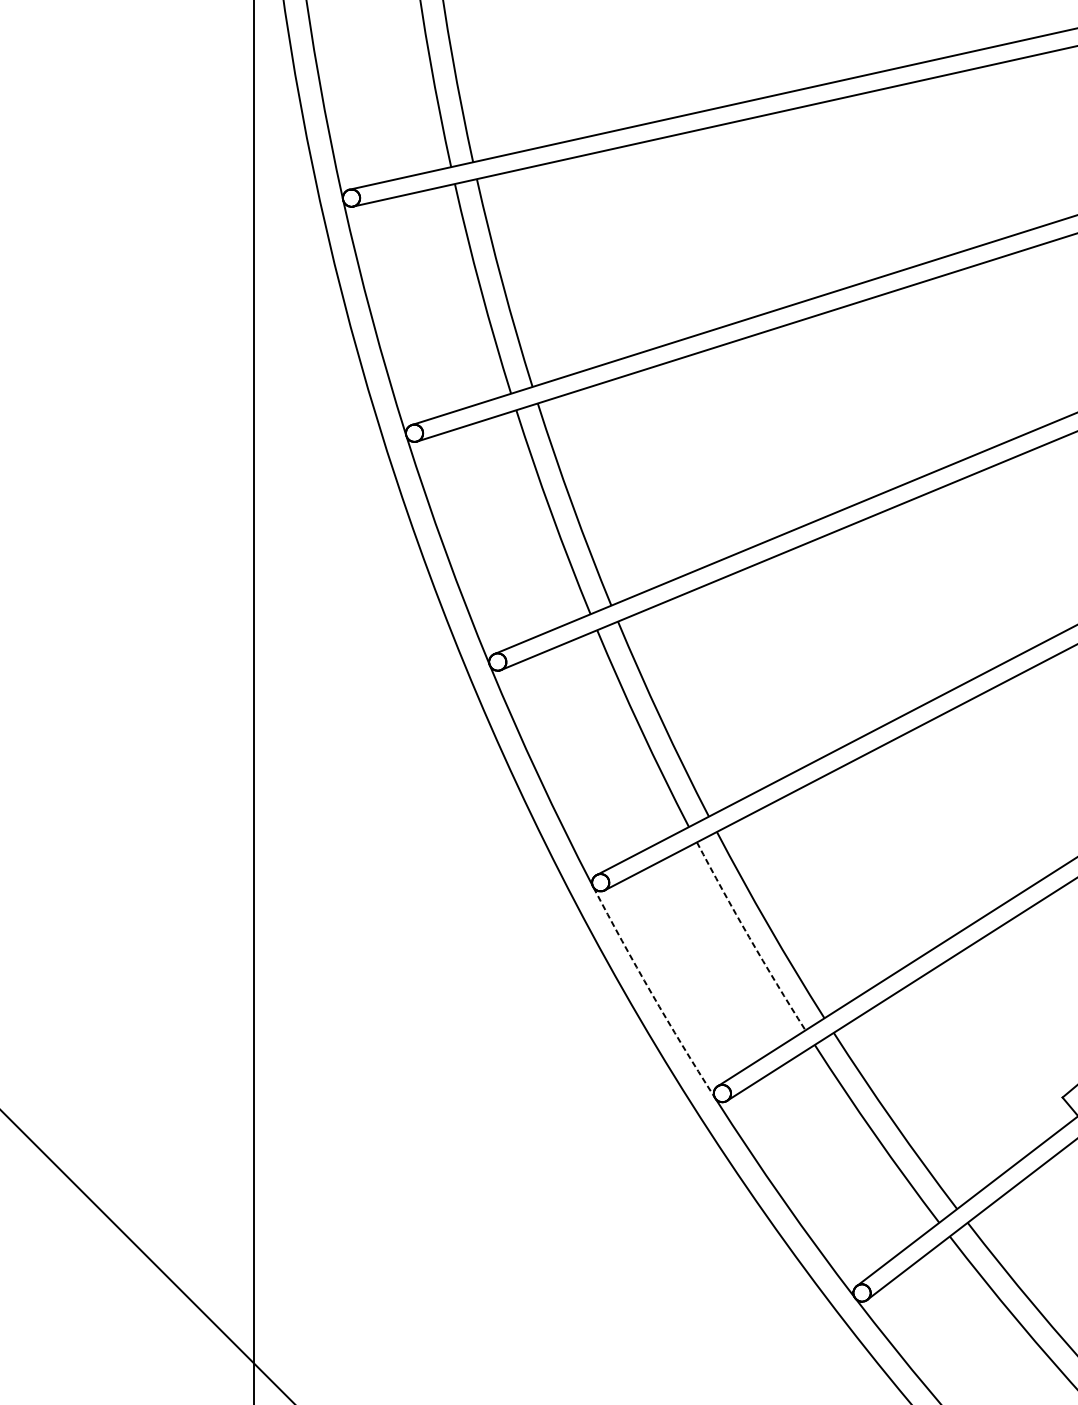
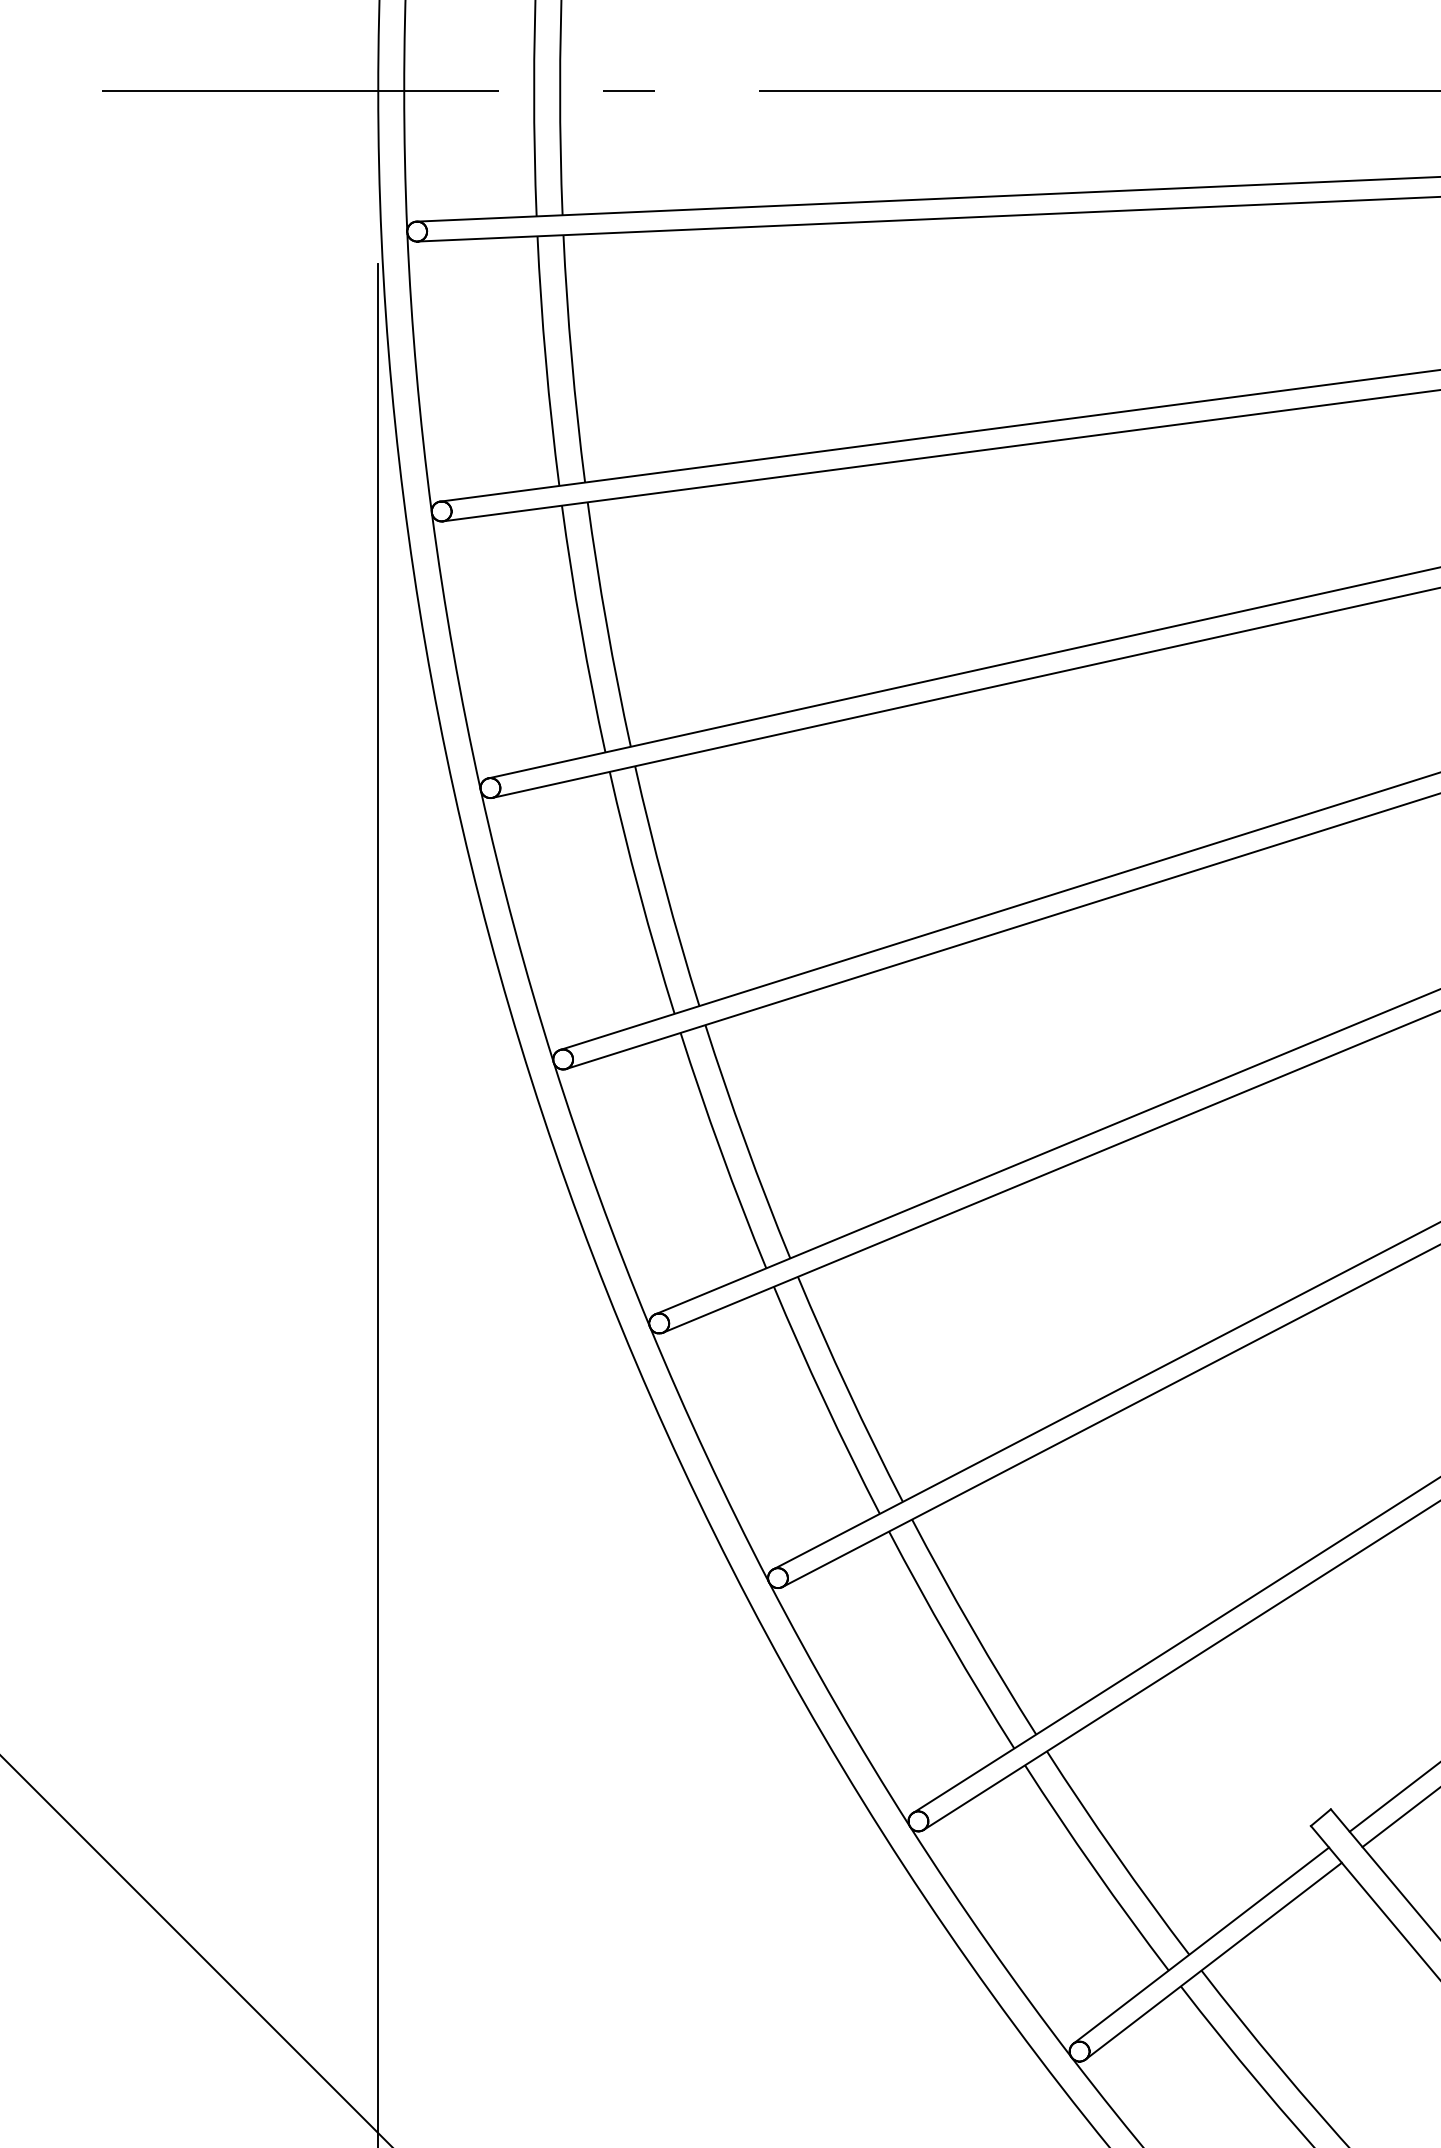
arc: (749, 937) -> (949, 1641), dashed -> solid
arc: (651, 993) -> (836, 1706), dashed -> solid

